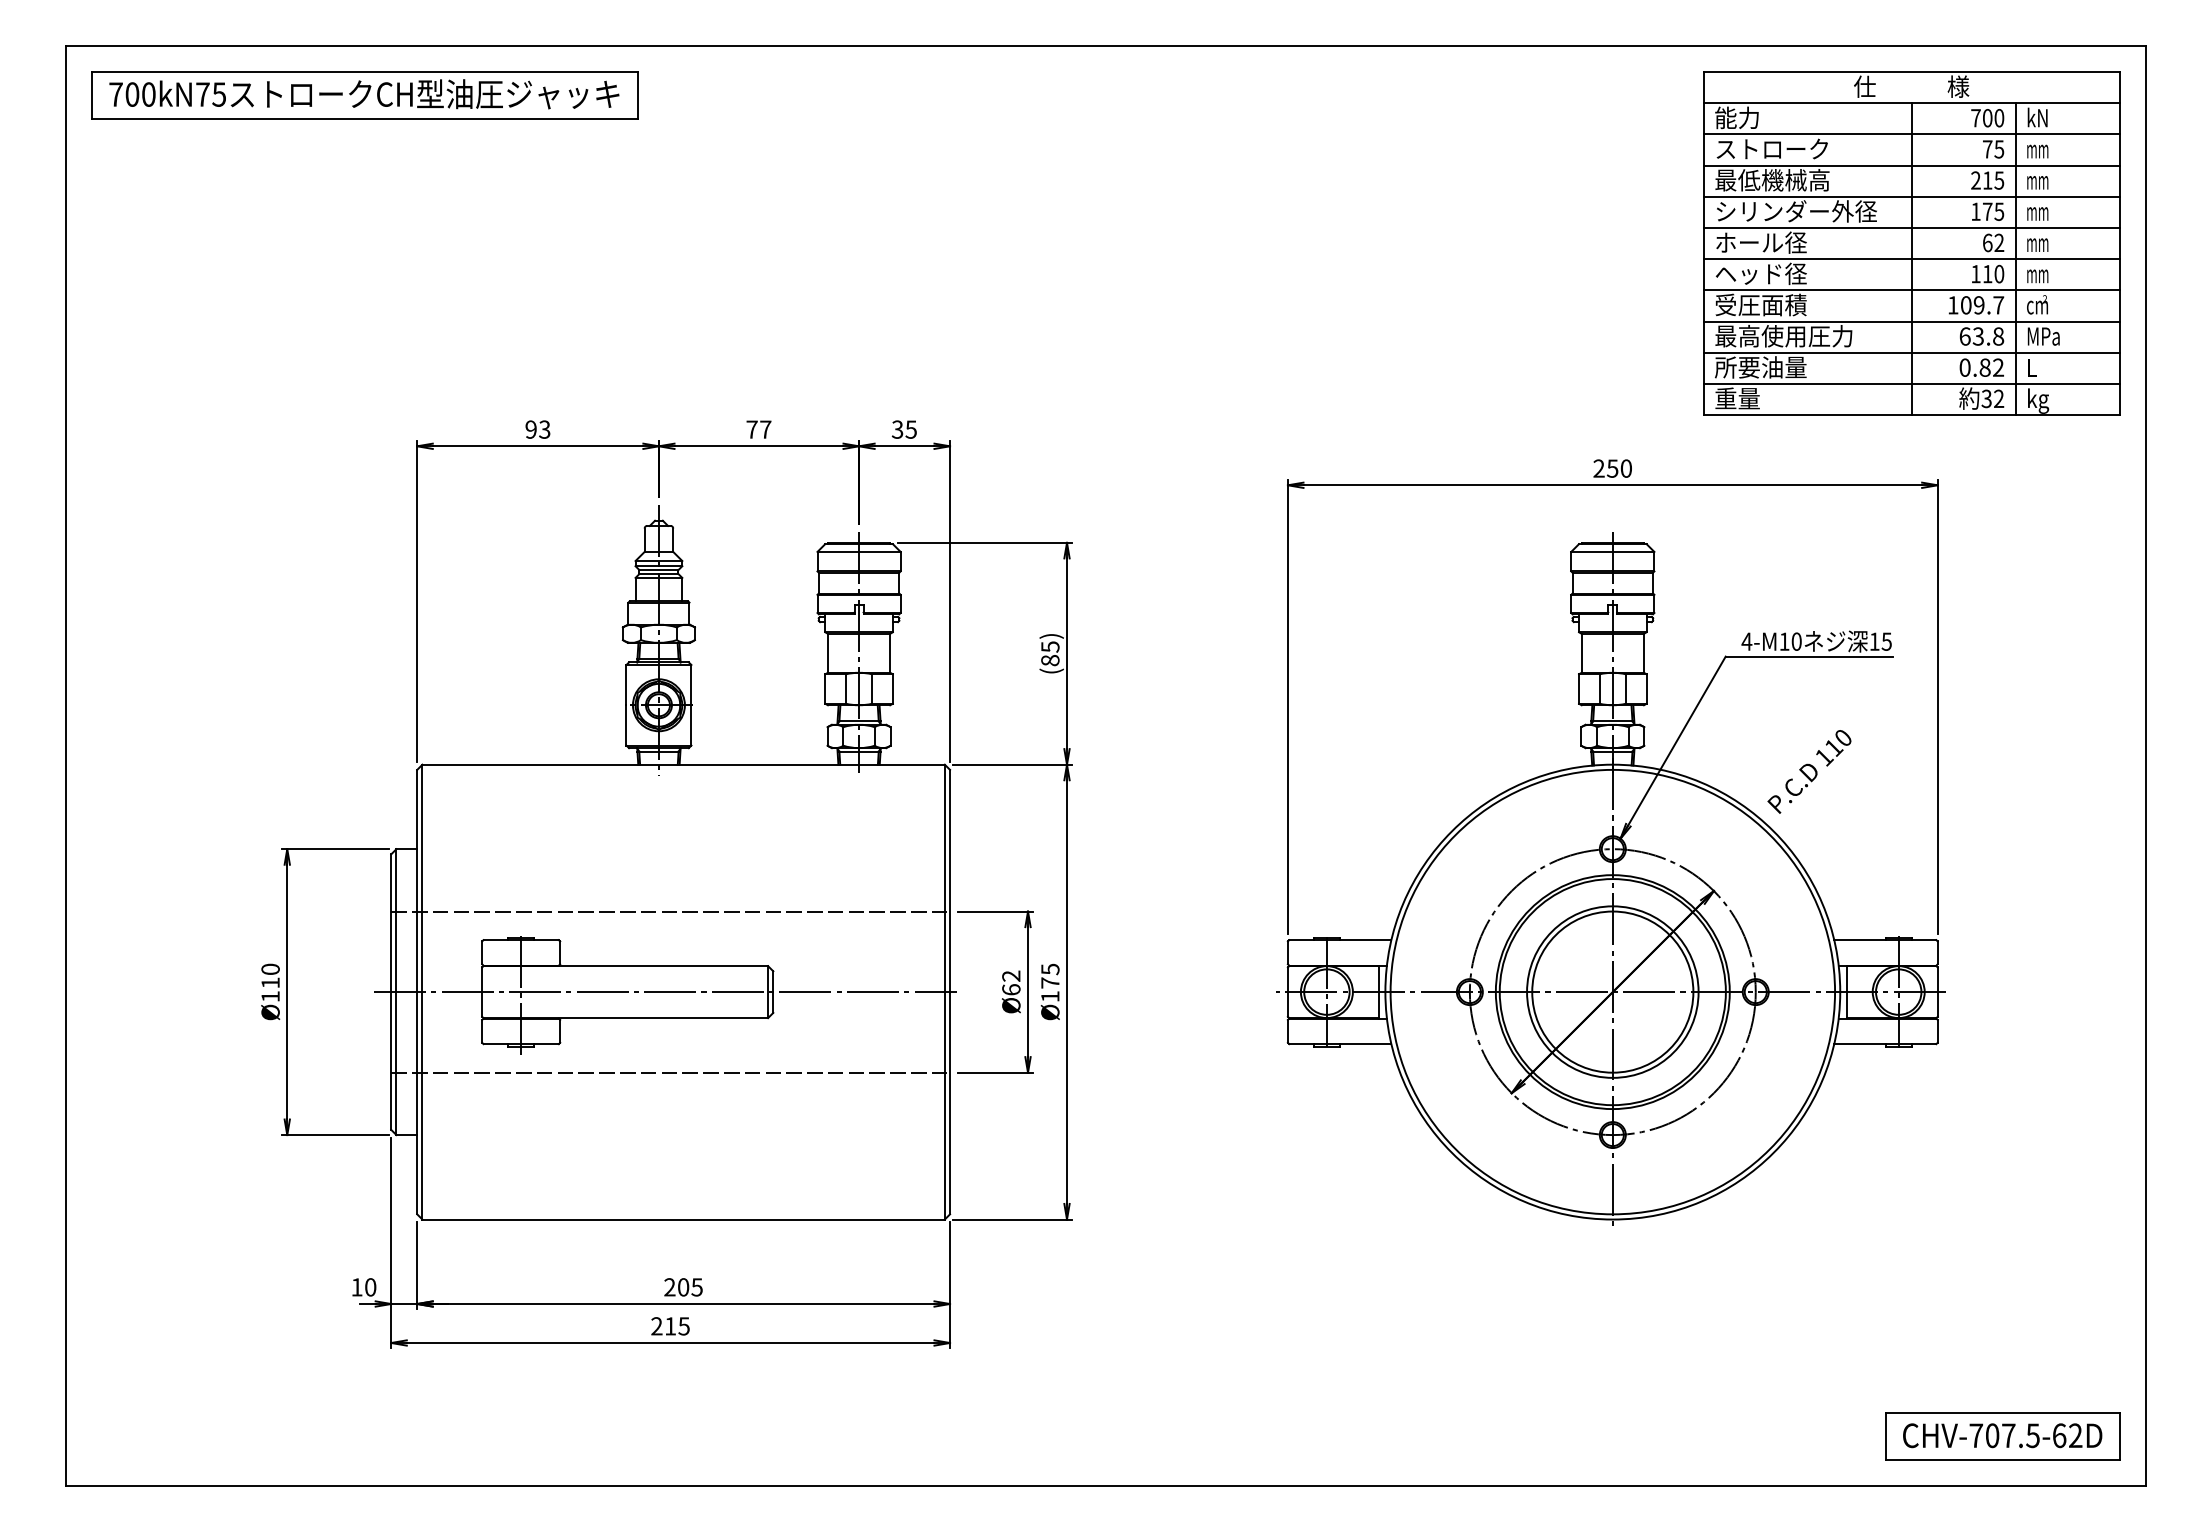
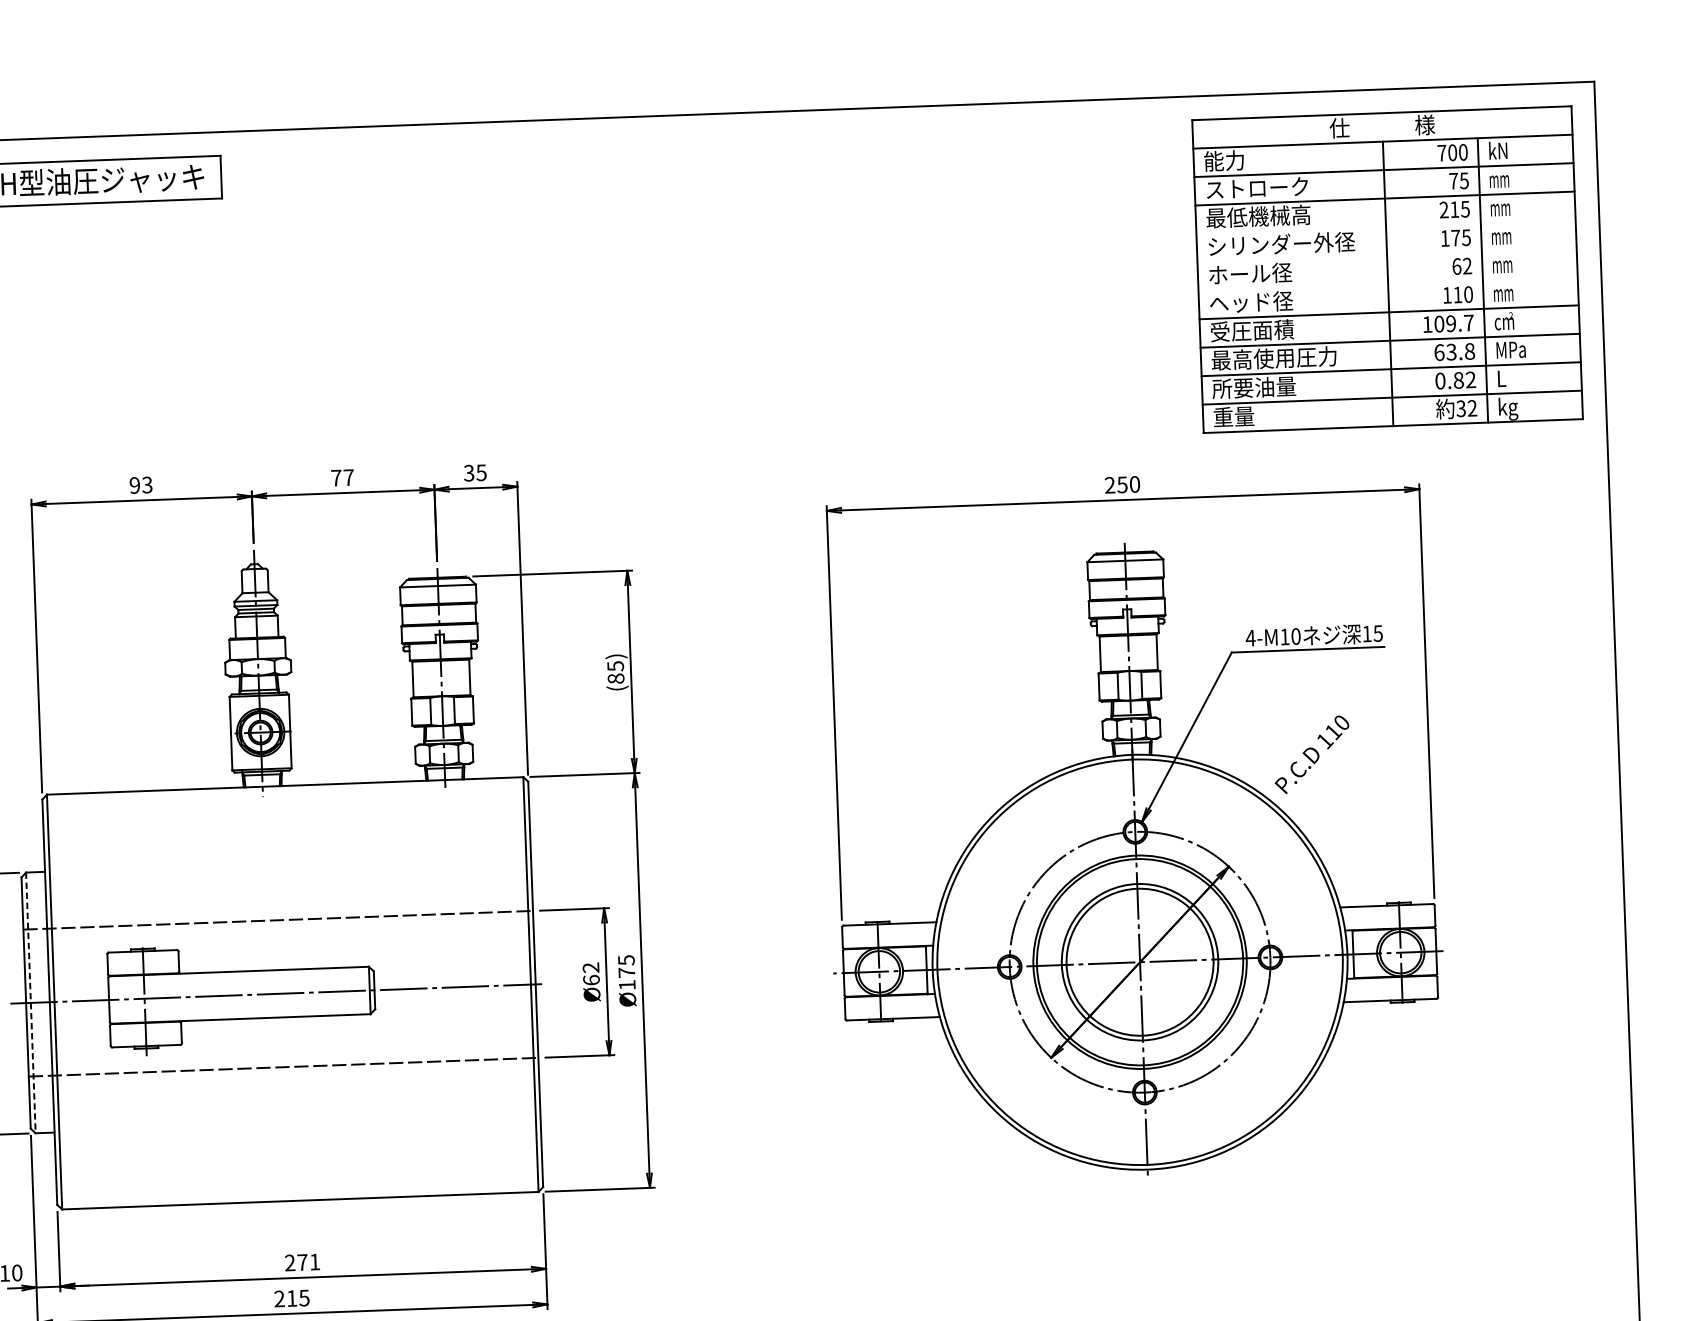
line: (1911, 196) -> (1385, 226), removed
line: (1911, 227) -> (1386, 255), removed
line: (1911, 259) -> (1387, 284), removed
line: (396, 992) -> (30, 1003), solid -> dashed
text: (690, 1287) -> (308, 1262), 205 -> 271

